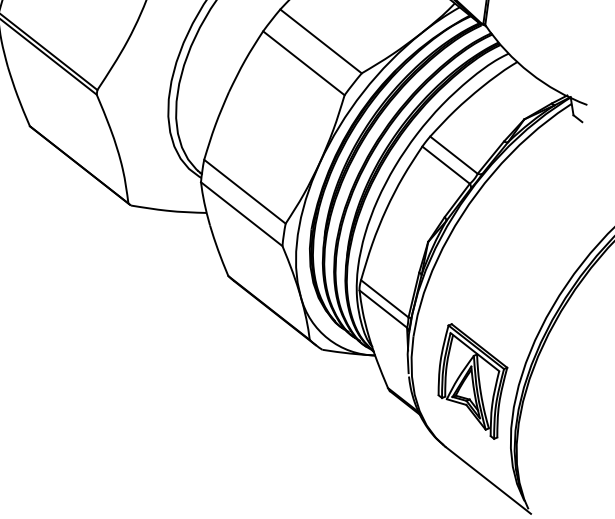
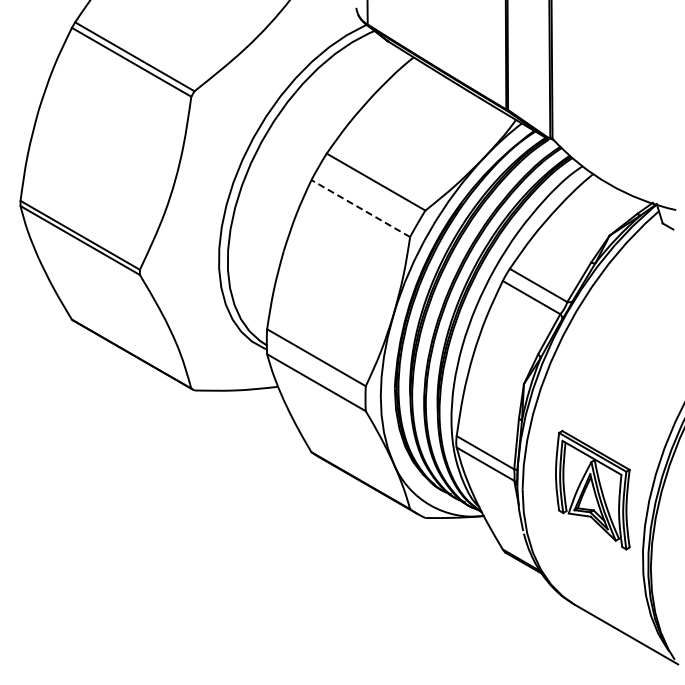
line: (303, 63) -> (360, 208), solid -> dashed
part: (471, 380) -> (592, 489), moved

